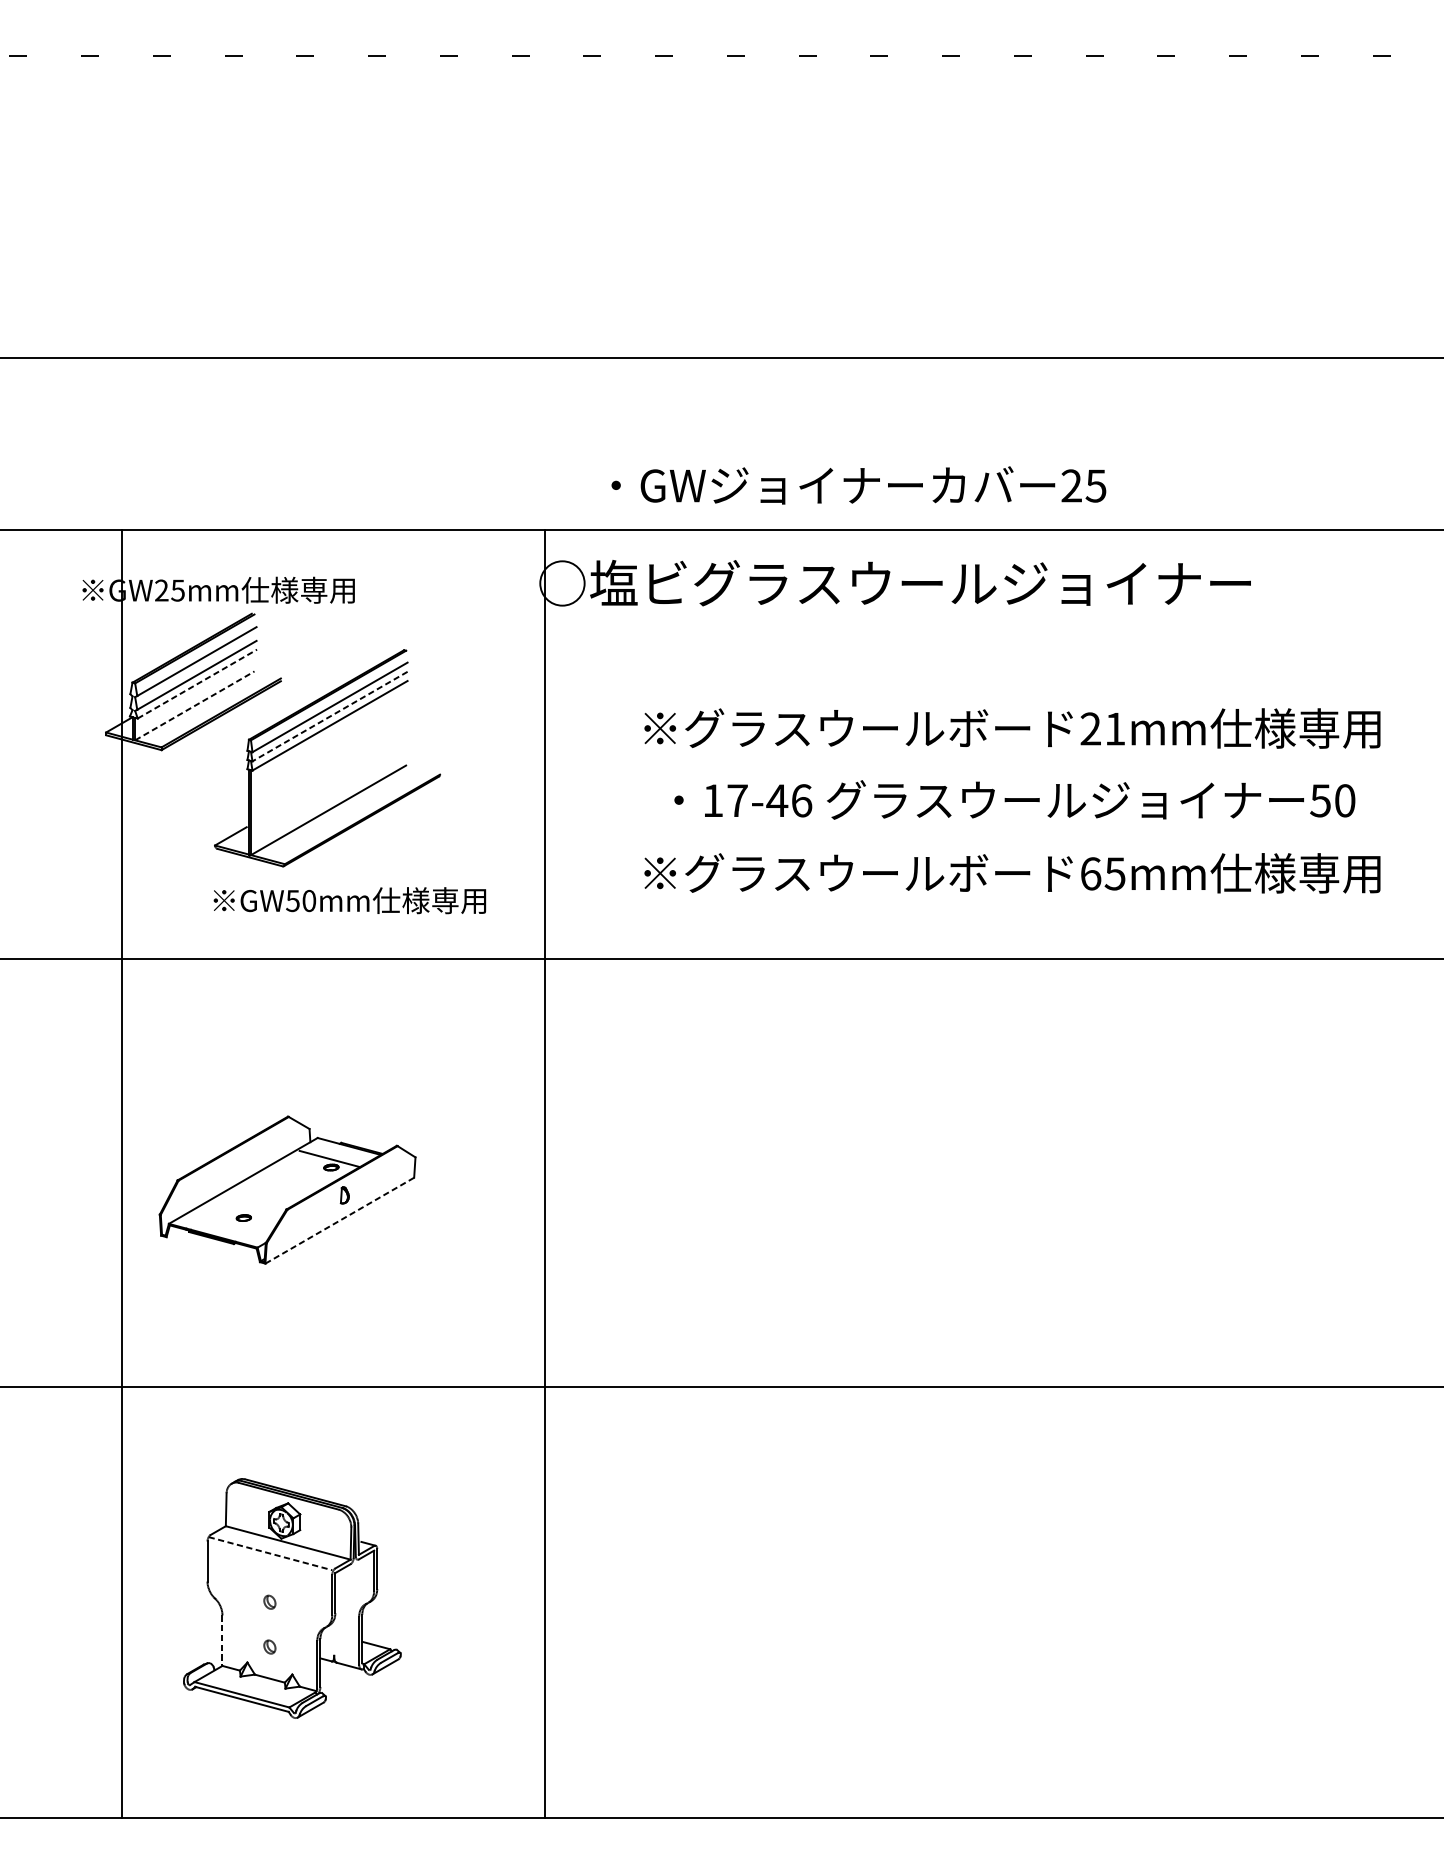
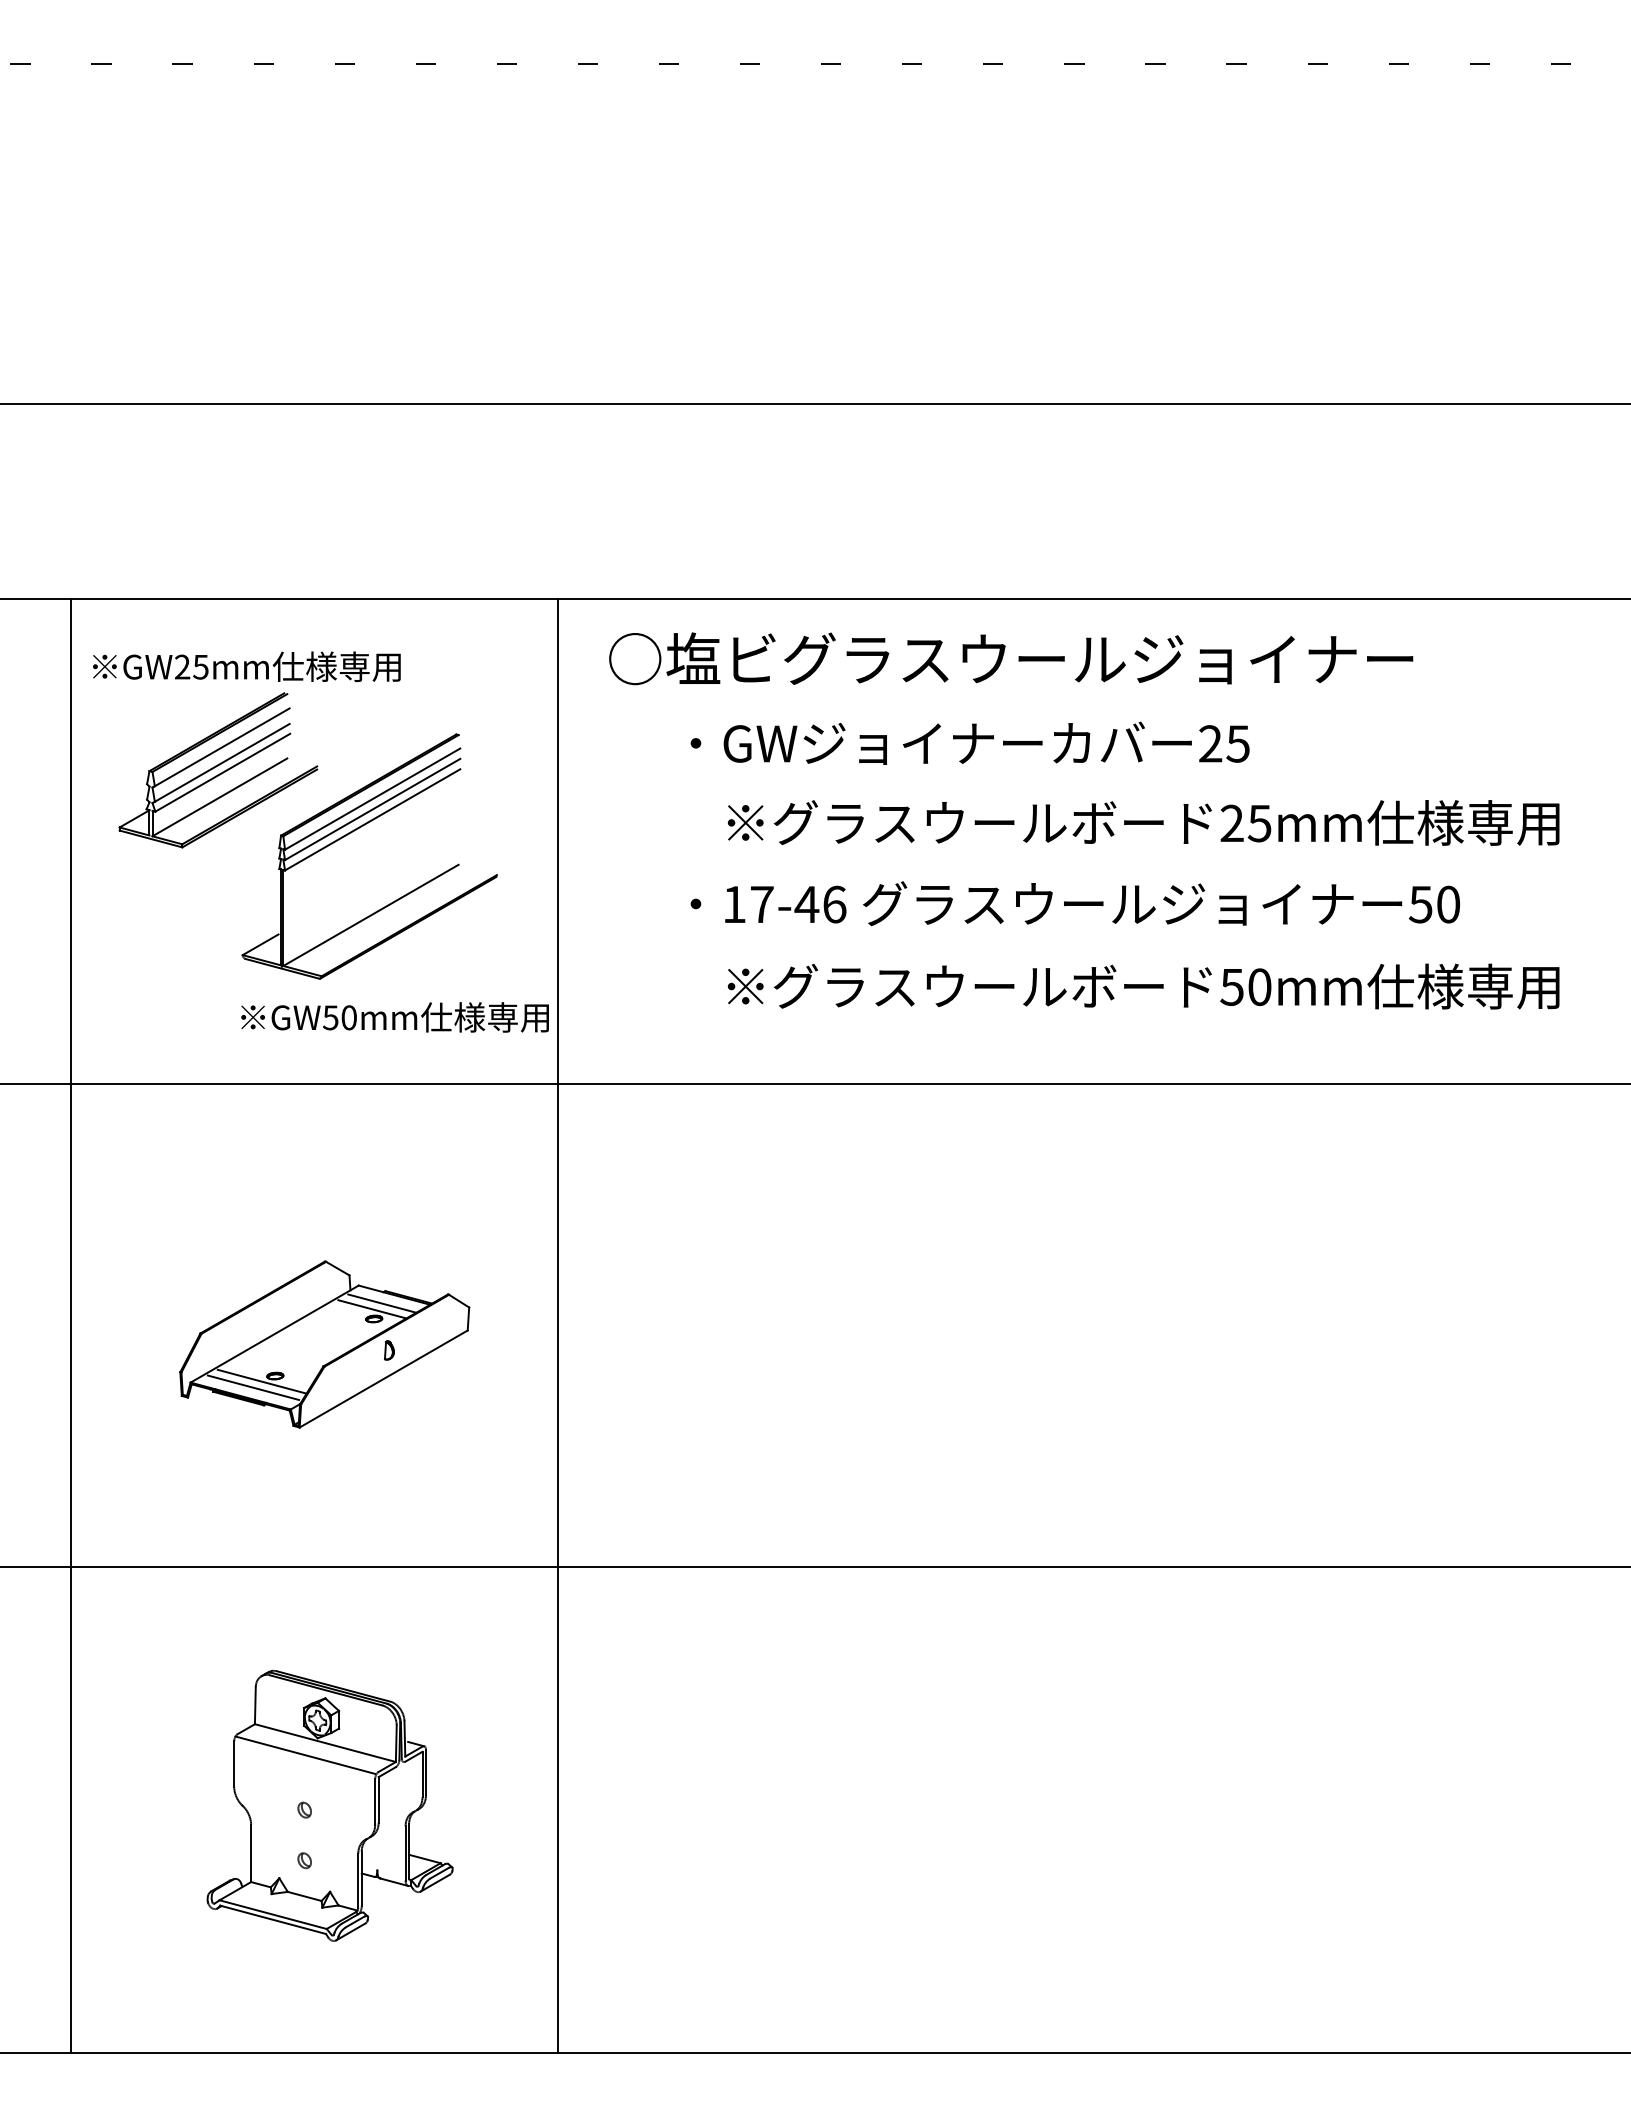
text: (858, 484) -> (969, 742), moved
line: (197, 683) -> (222, 772), dashed -> solid
line: (194, 705) -> (219, 797), dashed -> solid
line: (329, 716) -> (372, 809), dashed -> solid
text: (1114, 729) -> (1259, 823), 21mm -> 25mm
text: (1014, 799) -> (1074, 903), moved
text: (1102, 873) -> (1245, 986), 65mm -> 50mm
line: (338, 1153) -> (382, 1303), added
line: (121, 1173) -> (71, 1325), moved
line: (544, 1173) -> (557, 1325), moved
line: (340, 1220) -> (384, 1378), dashed -> solid
line: (231, 1222) -> (261, 1381), added
line: (224, 1228) -> (253, 1387), added
line: (270, 1553) -> (305, 1755), dashed -> solid
line: (222, 1640) -> (251, 1853), dashed -> solid

